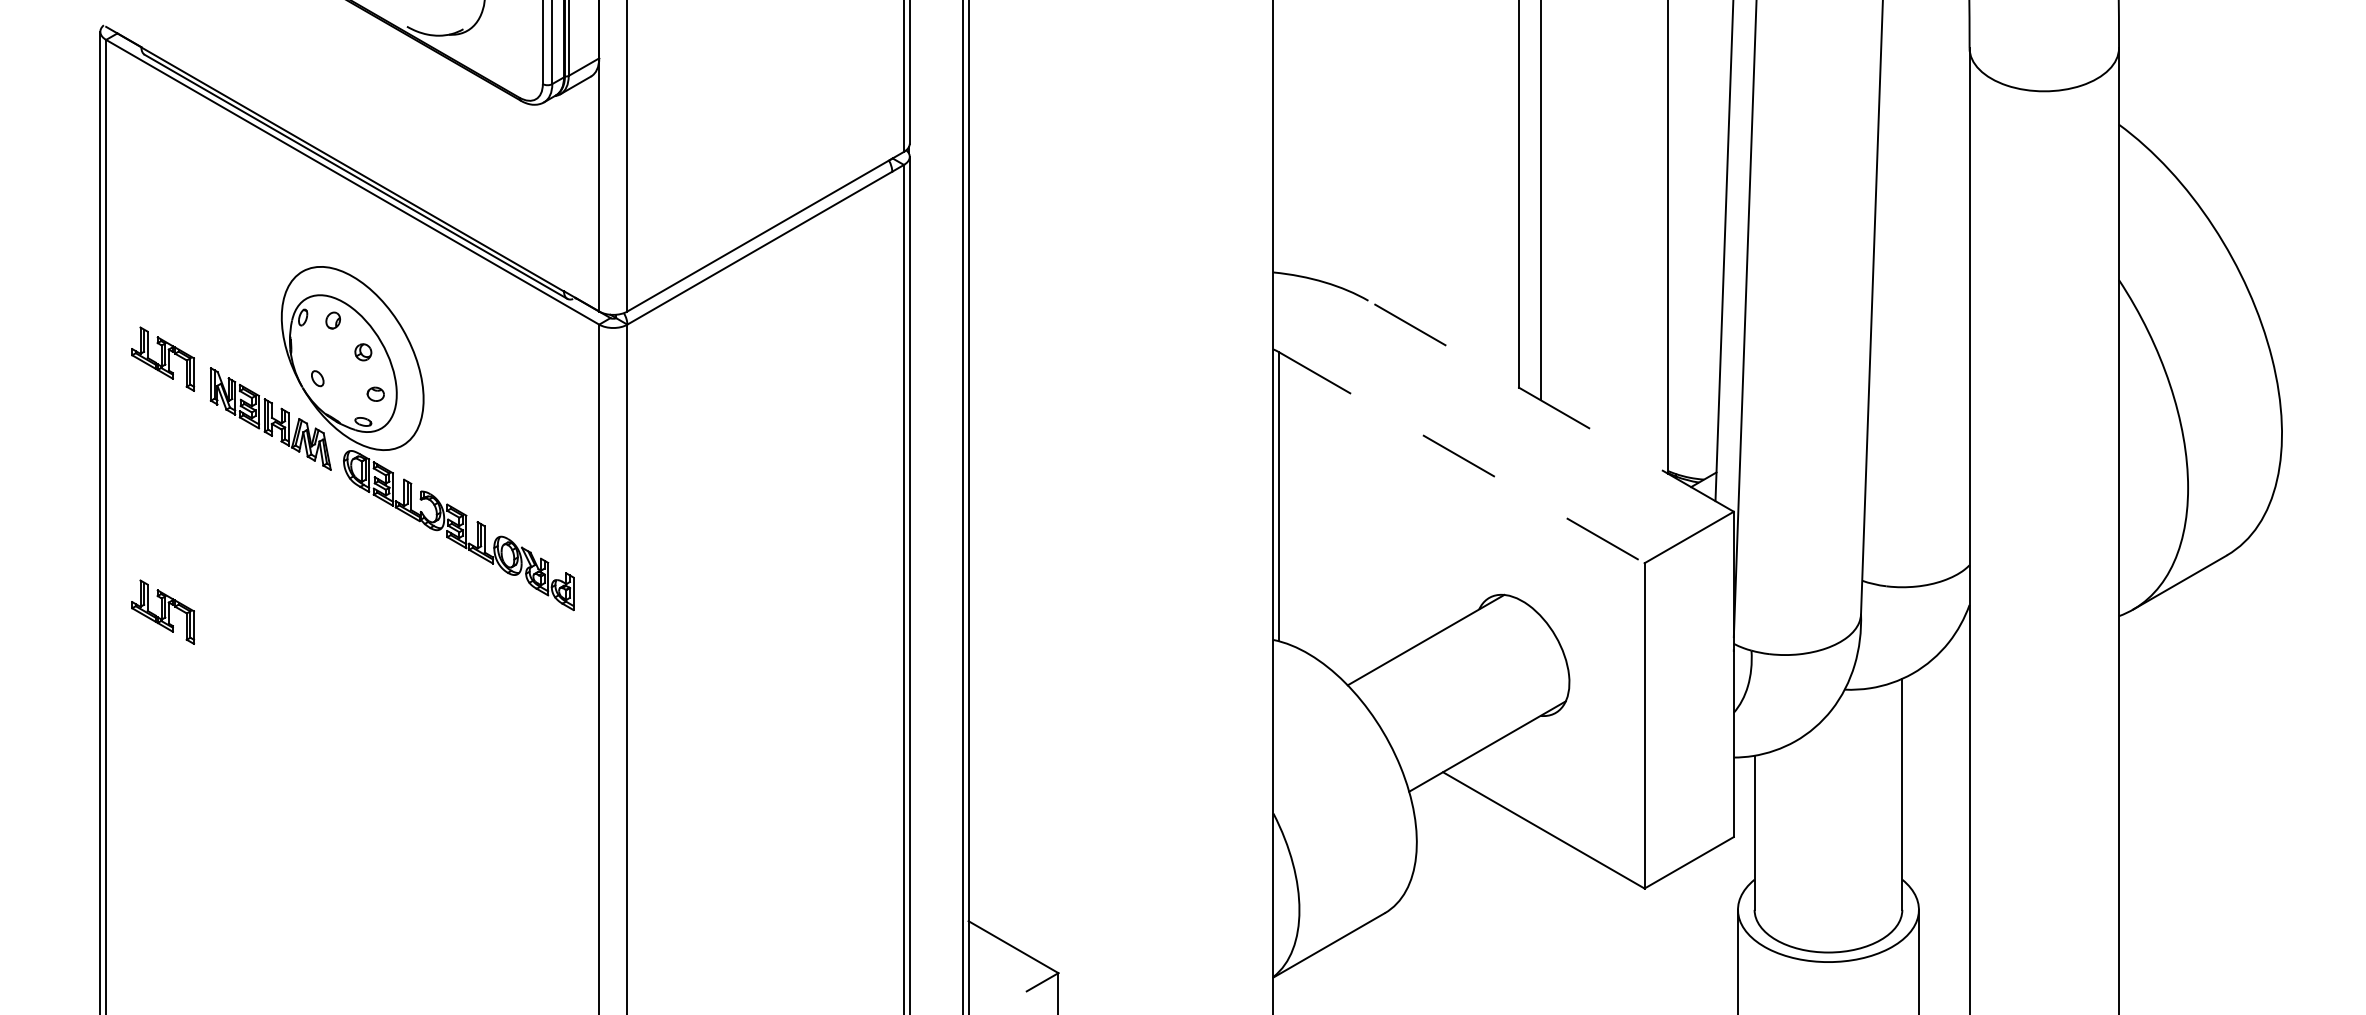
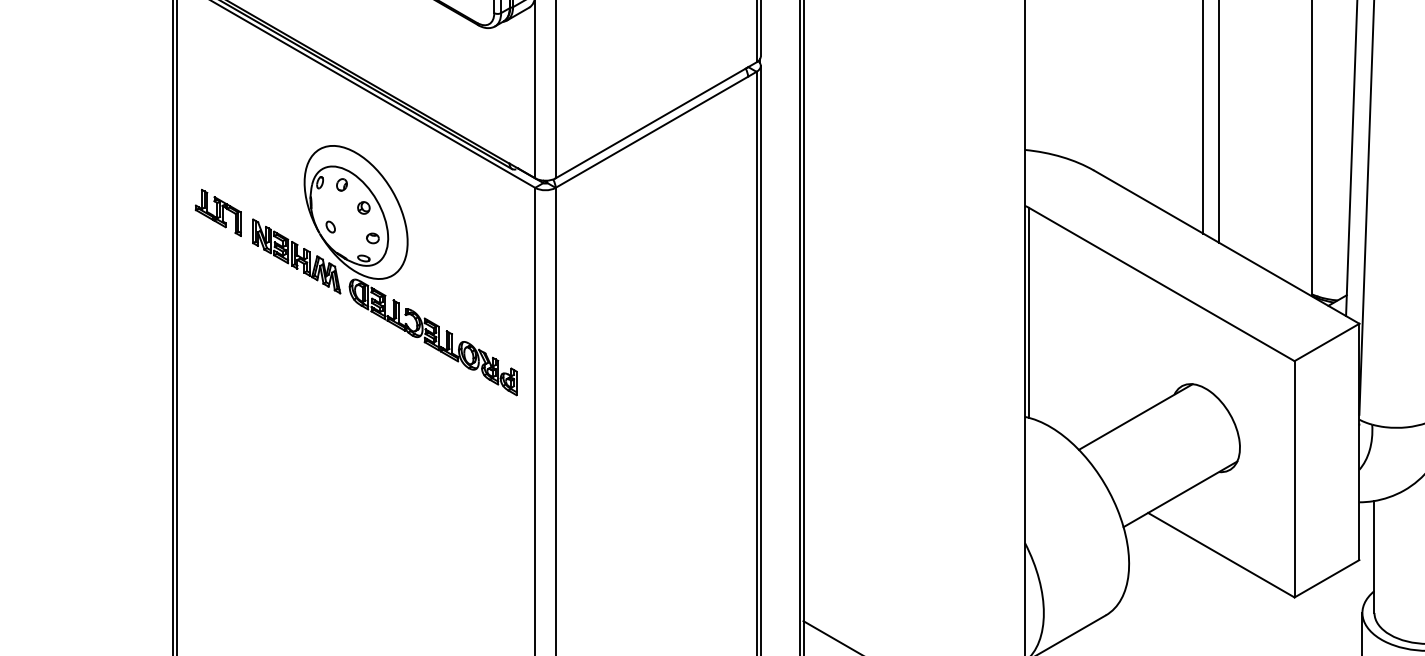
line: (1551, 406) -> (1226, 247), dashed -> solid
line: (1461, 457) -> (1161, 284), dashed -> solid
part: (162, 611) -> (217, 396), removed

